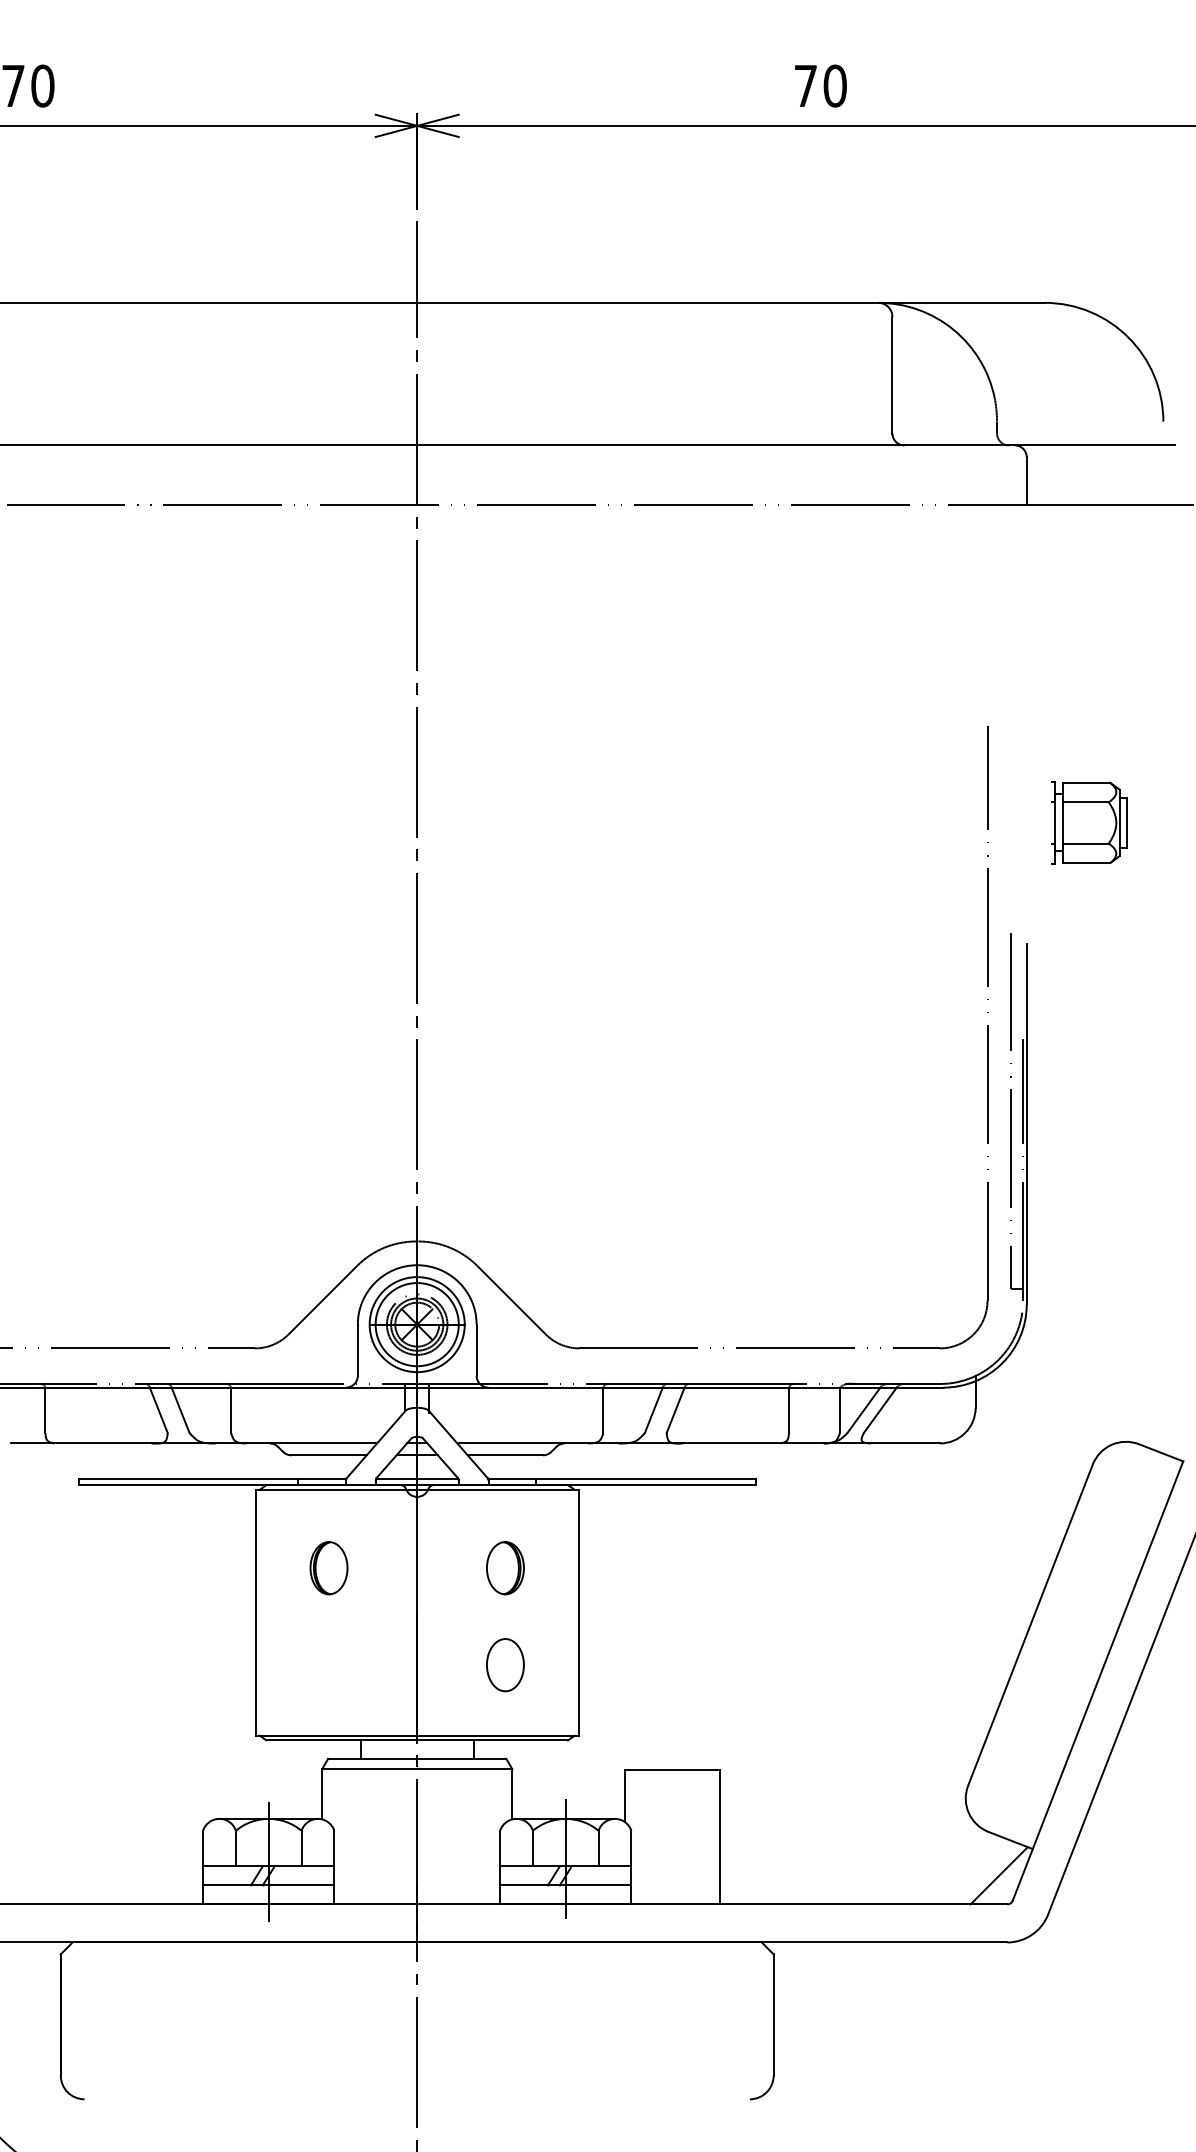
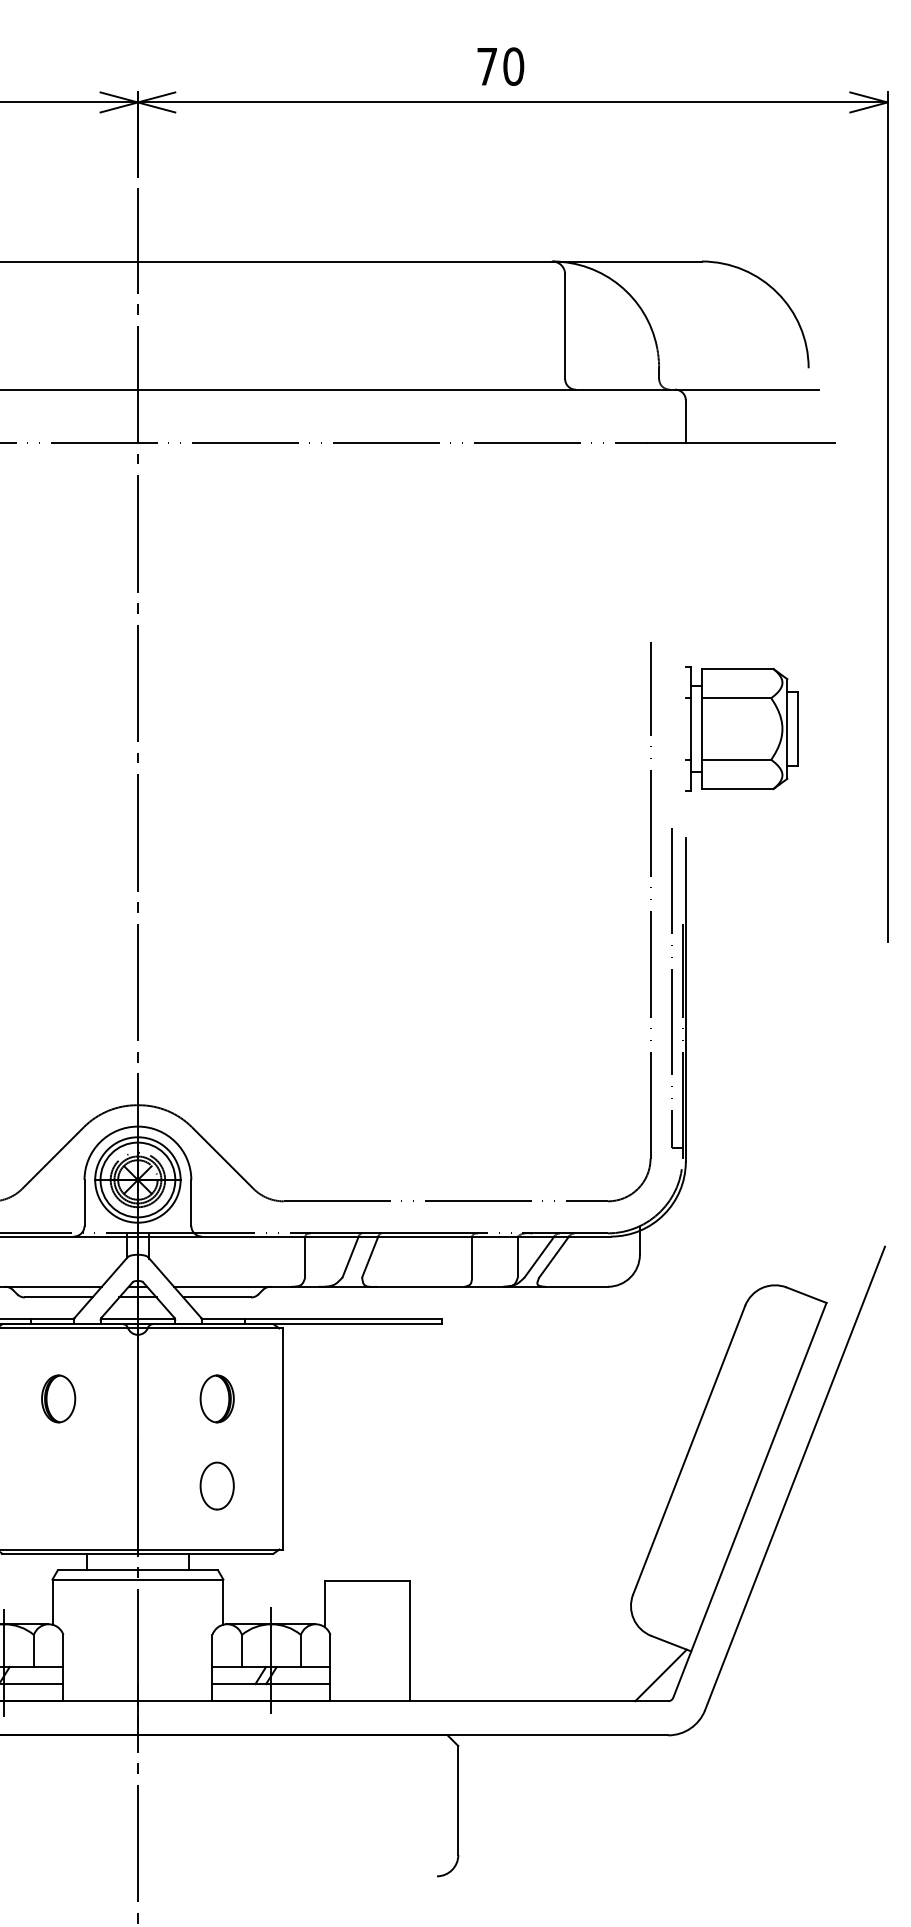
part: (1089, 822) -> (742, 728), size x1.67

